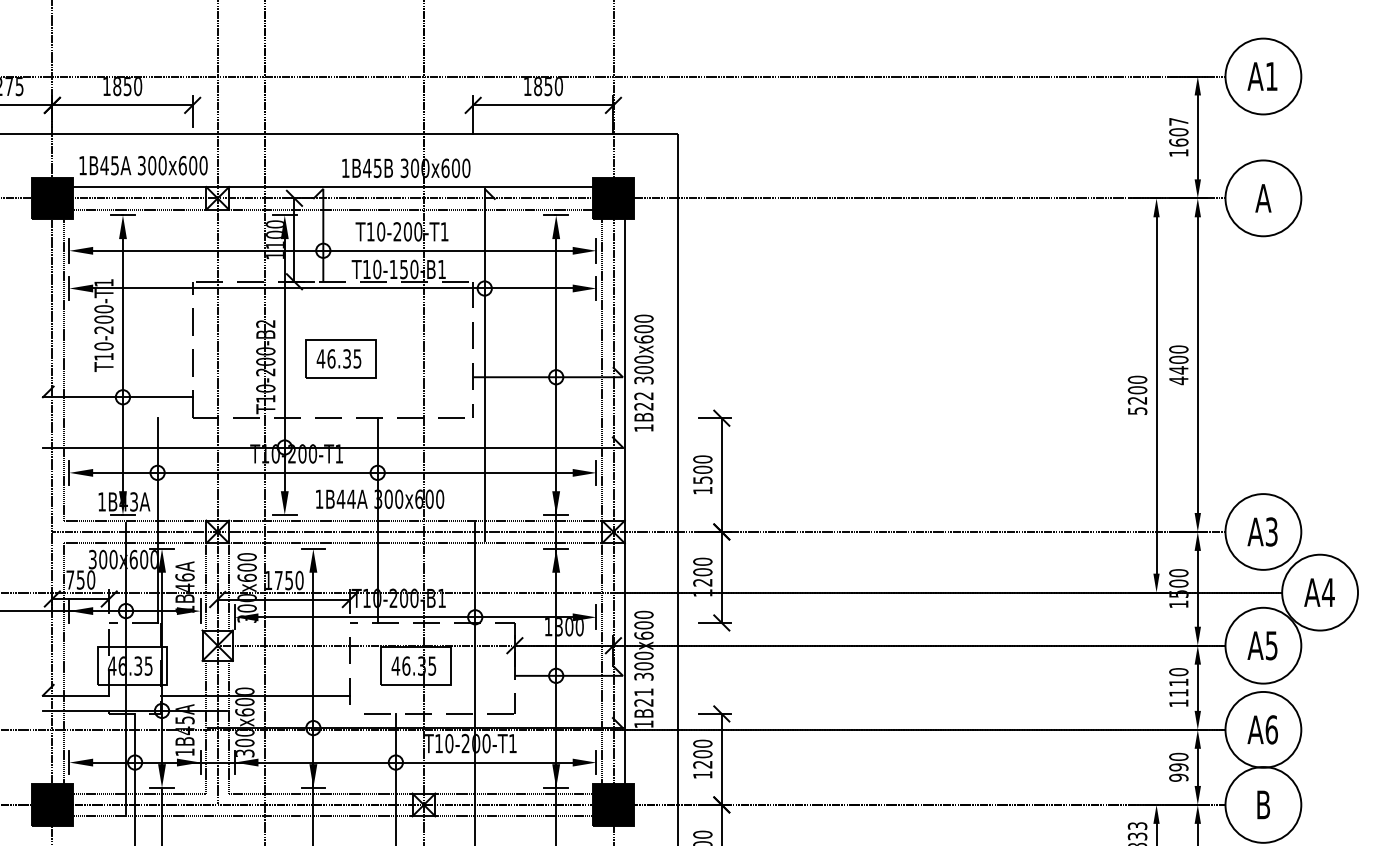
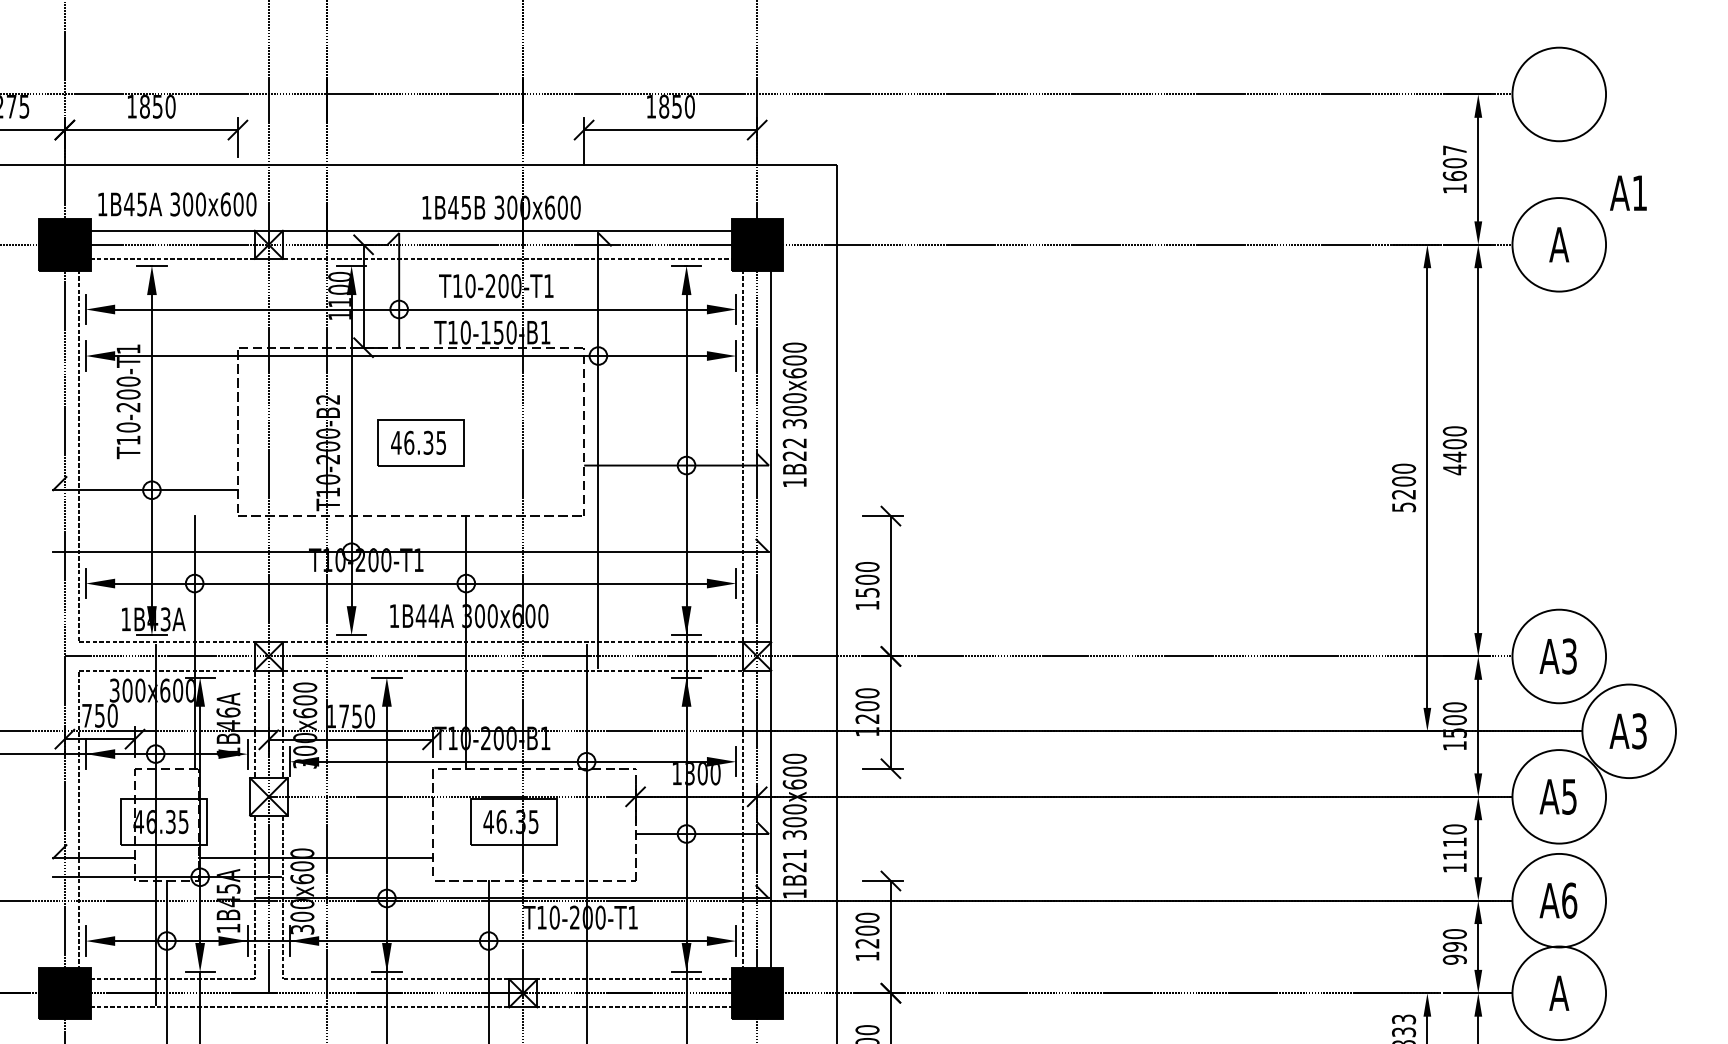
text: (1262, 76) -> (1628, 193), moved
text: (643, 372) -> (794, 414), moved
text: (1327, 592) -> (1638, 731), A4 -> A3
text: (1263, 804) -> (1559, 992), B -> A

